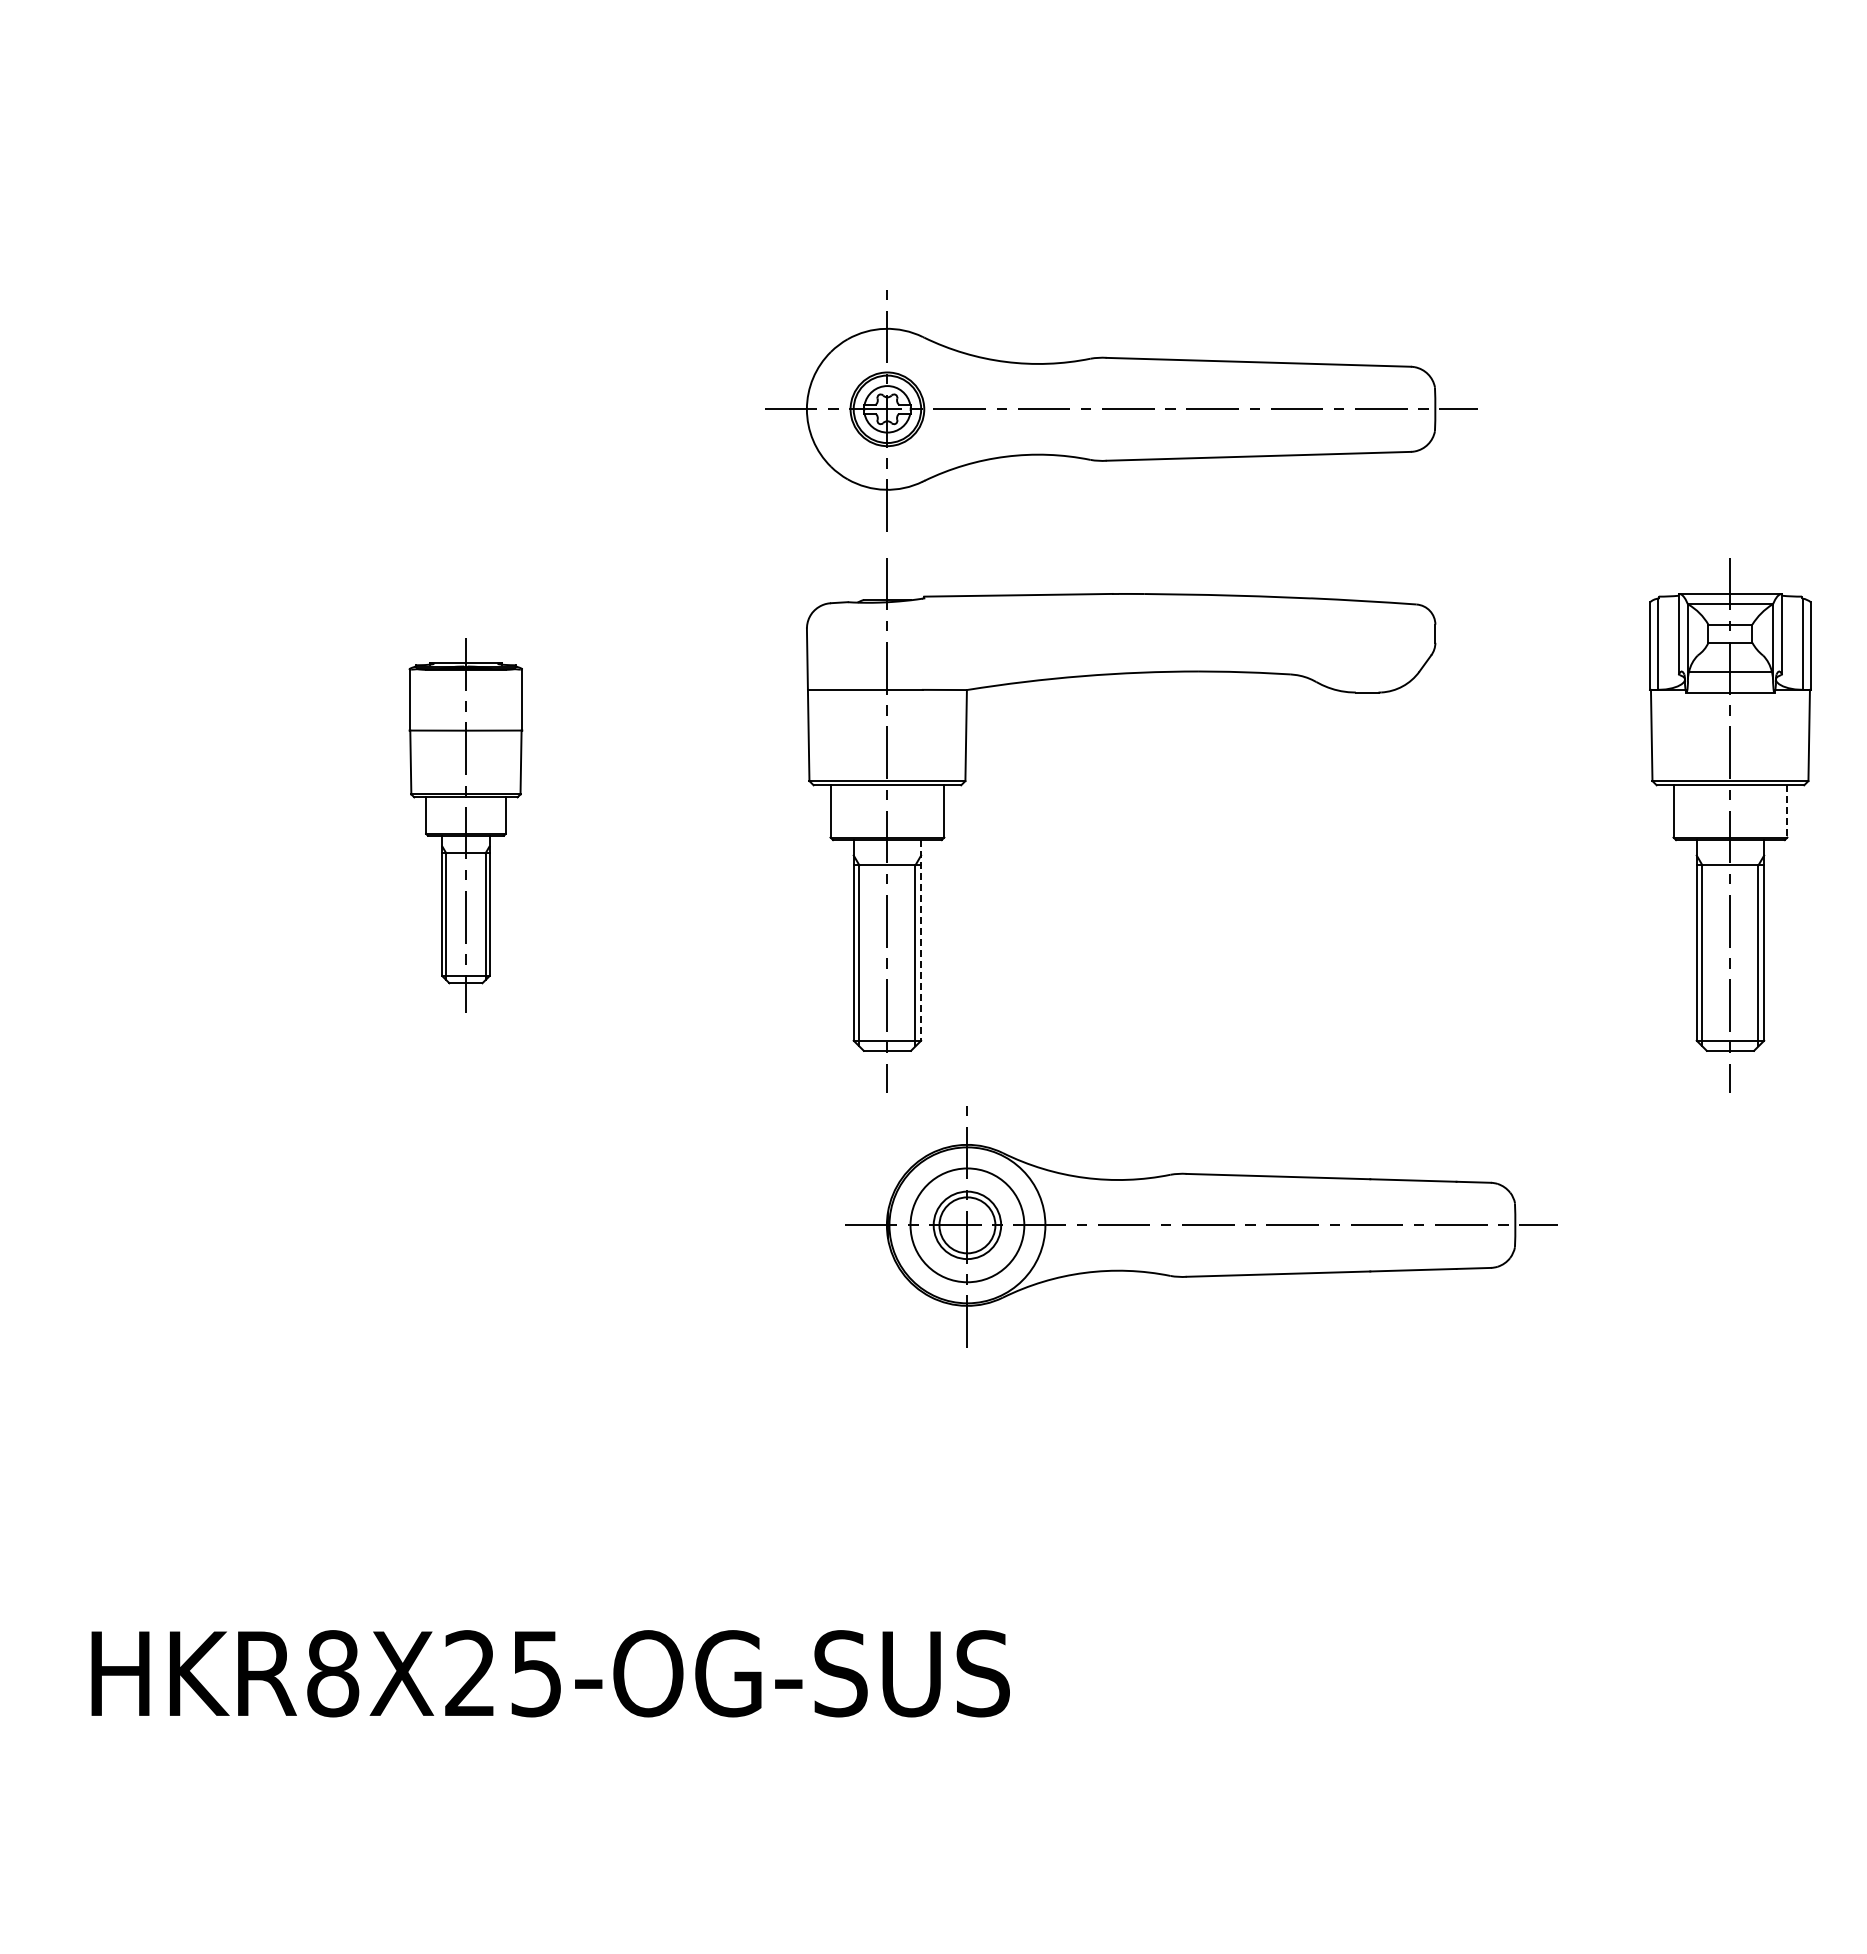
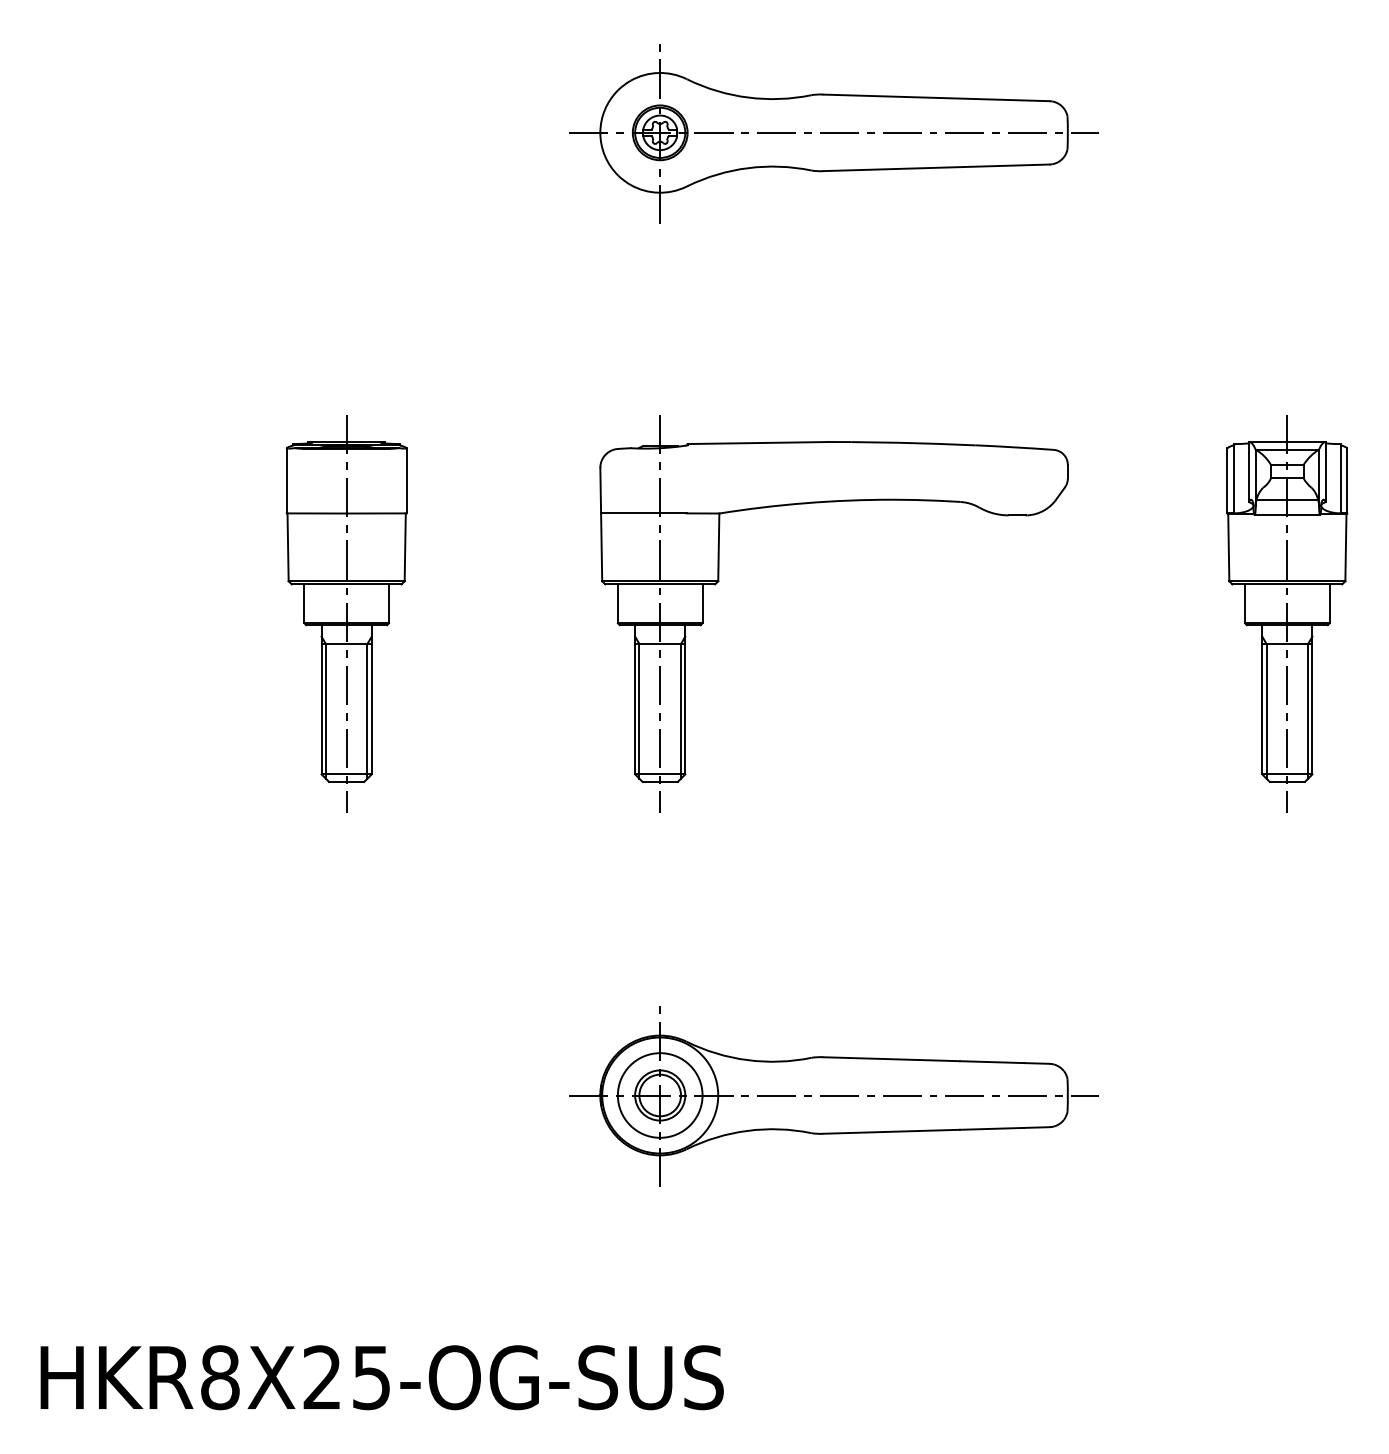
part: (1121, 410) -> (834, 133), moved
line: (1787, 811) -> (1329, 603), dashed -> solid
part: (465, 825) -> (346, 614), size x1.43
line: (921, 940) -> (685, 699), dashed -> solid
part: (1201, 1226) -> (834, 1096), moved
text: (550, 1673) -> (382, 1377), moved

